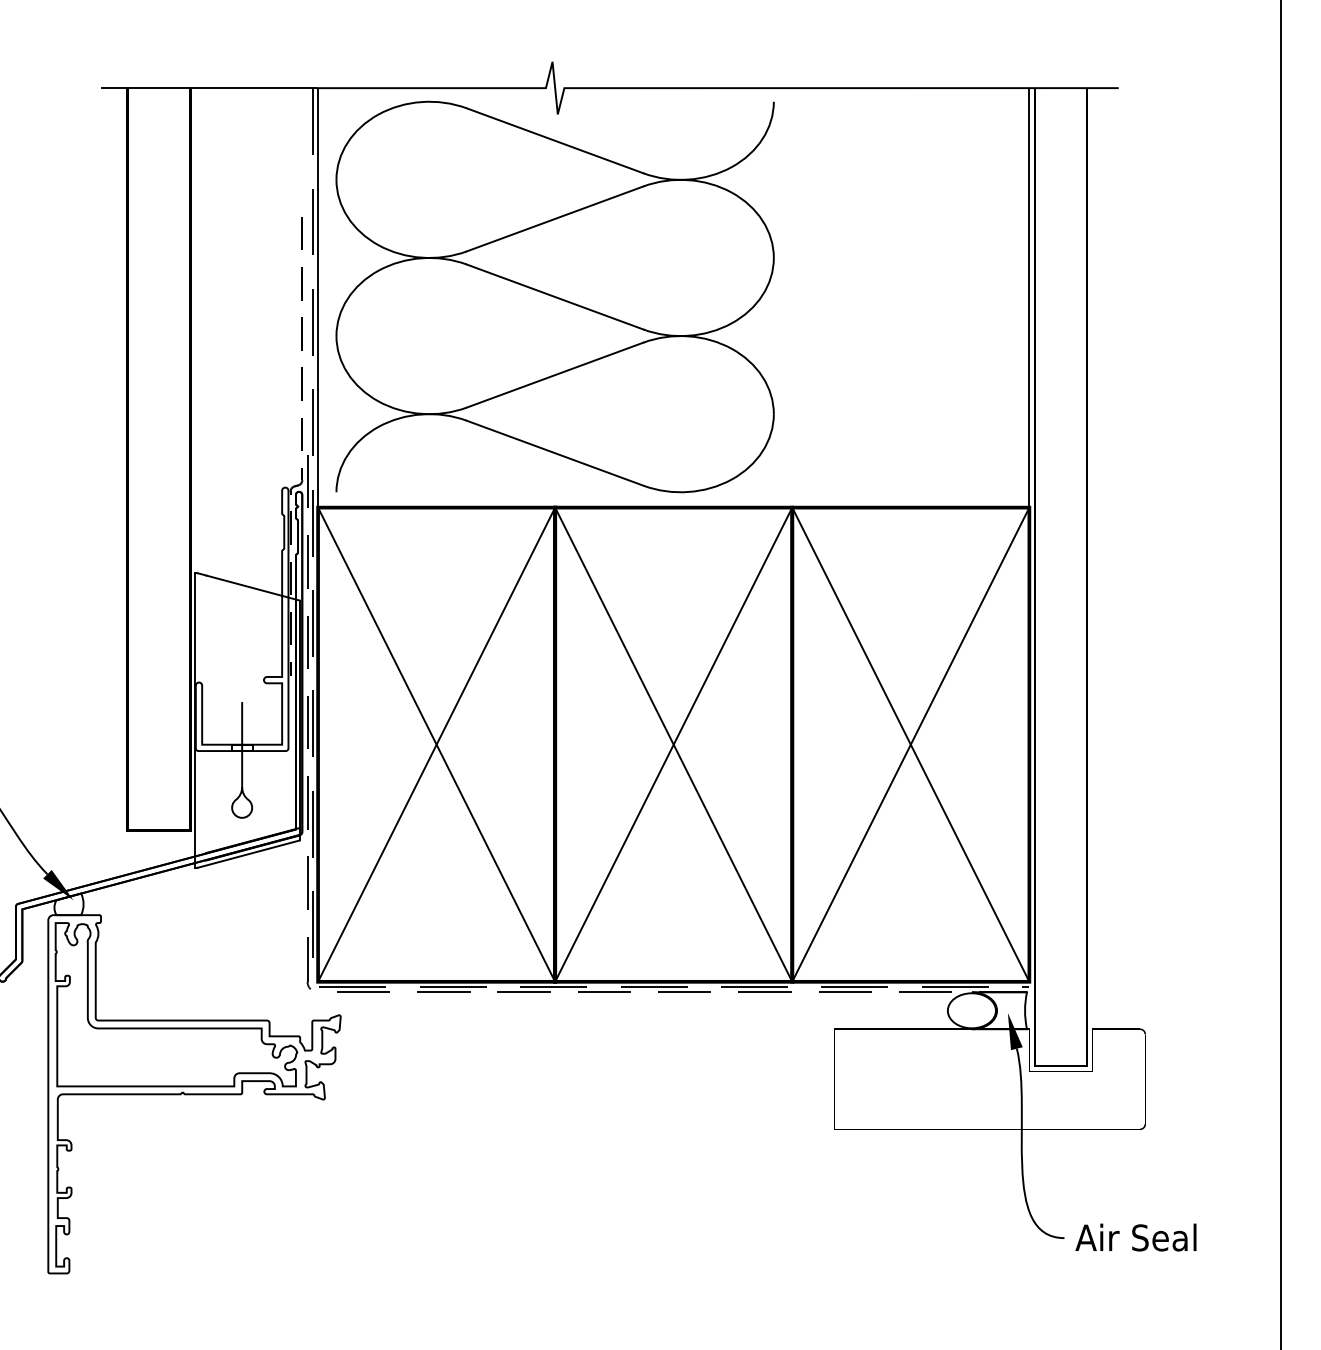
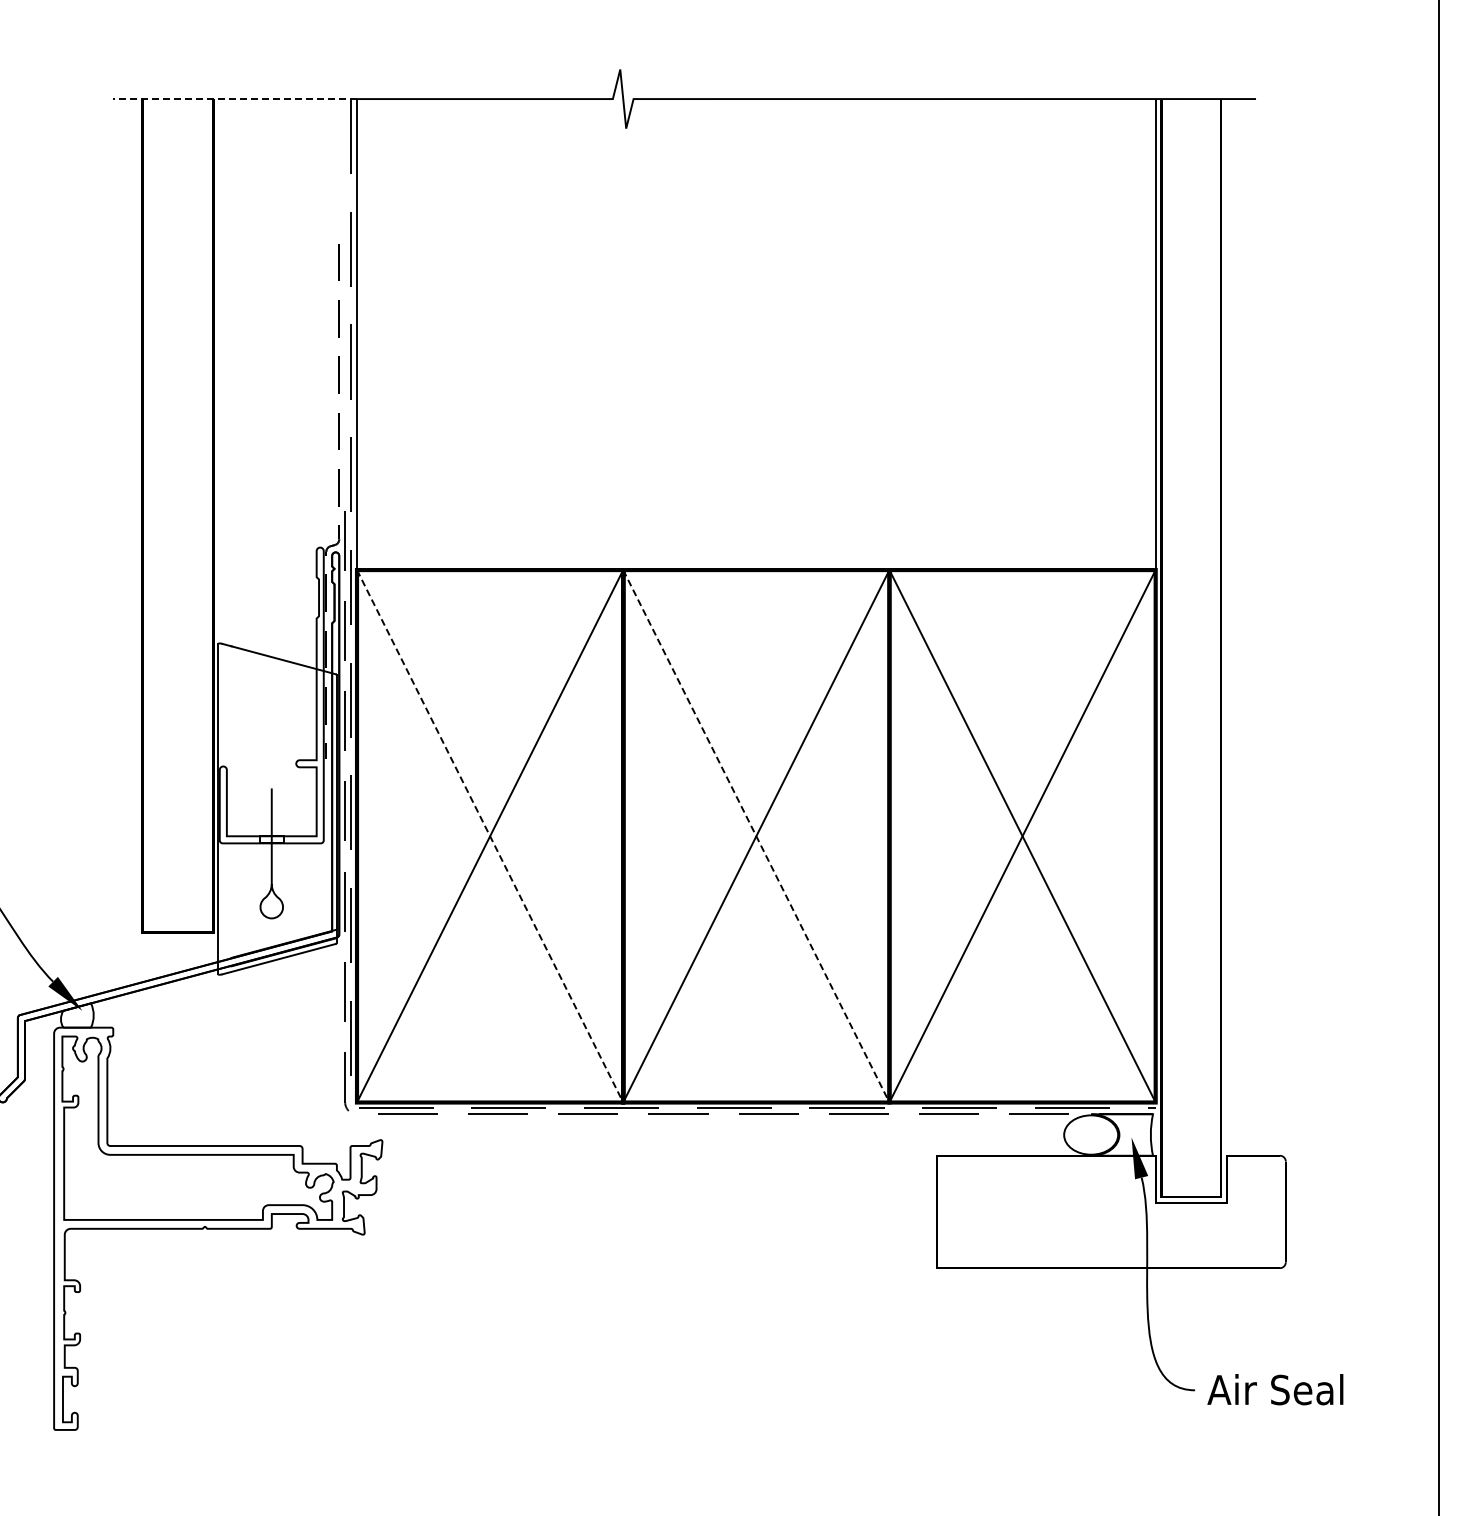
line: (209, 88) -> (235, 99), solid -> dashed
part: (554, 296) -> (622, 333), removed
line: (436, 744) -> (490, 836), solid -> dashed
line: (673, 744) -> (756, 836), solid -> dashed

